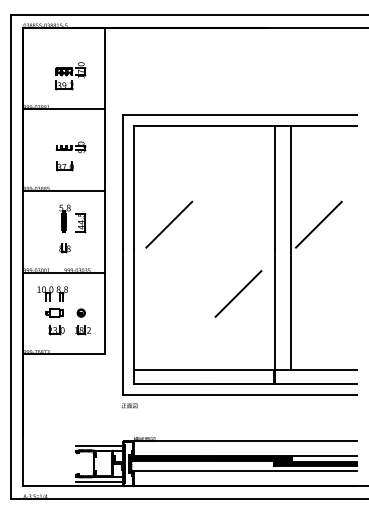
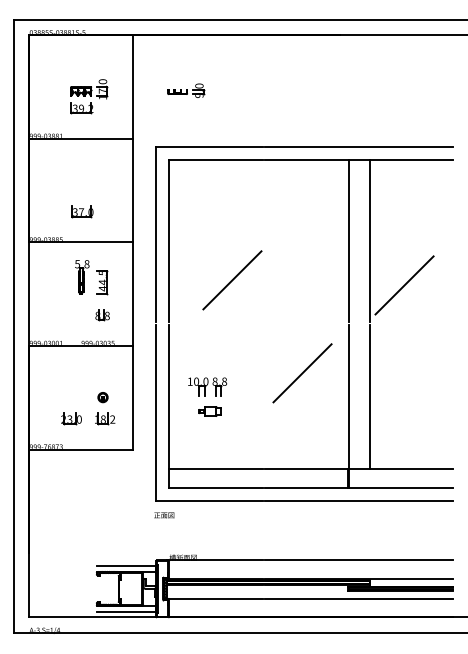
part: (71, 146) -> (187, 89), moved
line: (169, 224) -> (232, 280), moved
part: (64, 248) -> (102, 315), moved
part: (52, 301) -> (207, 396), moved

